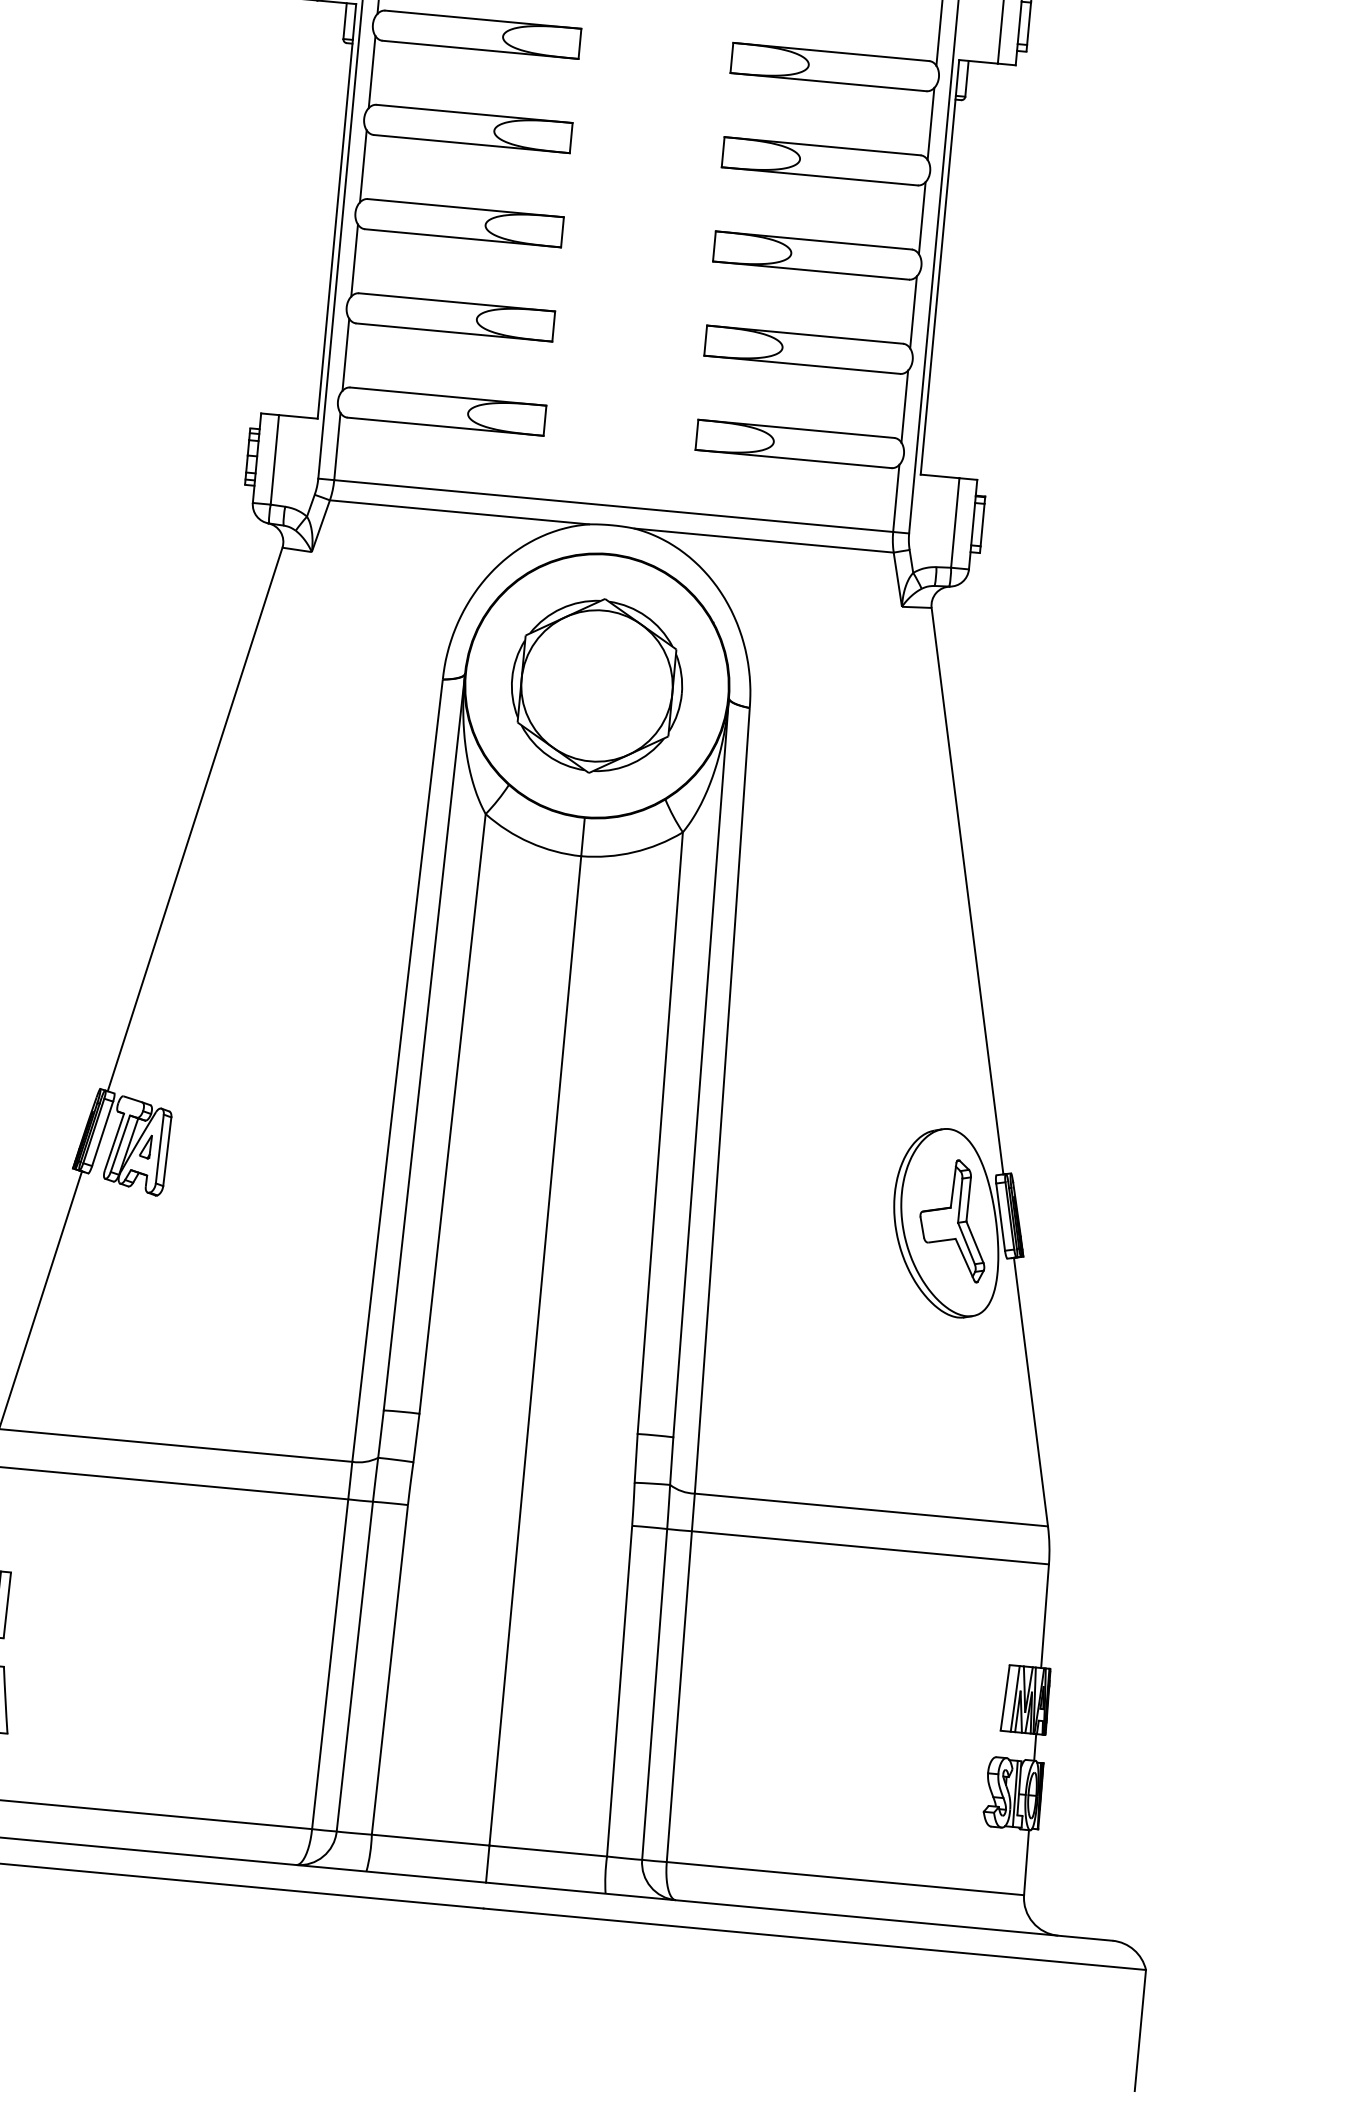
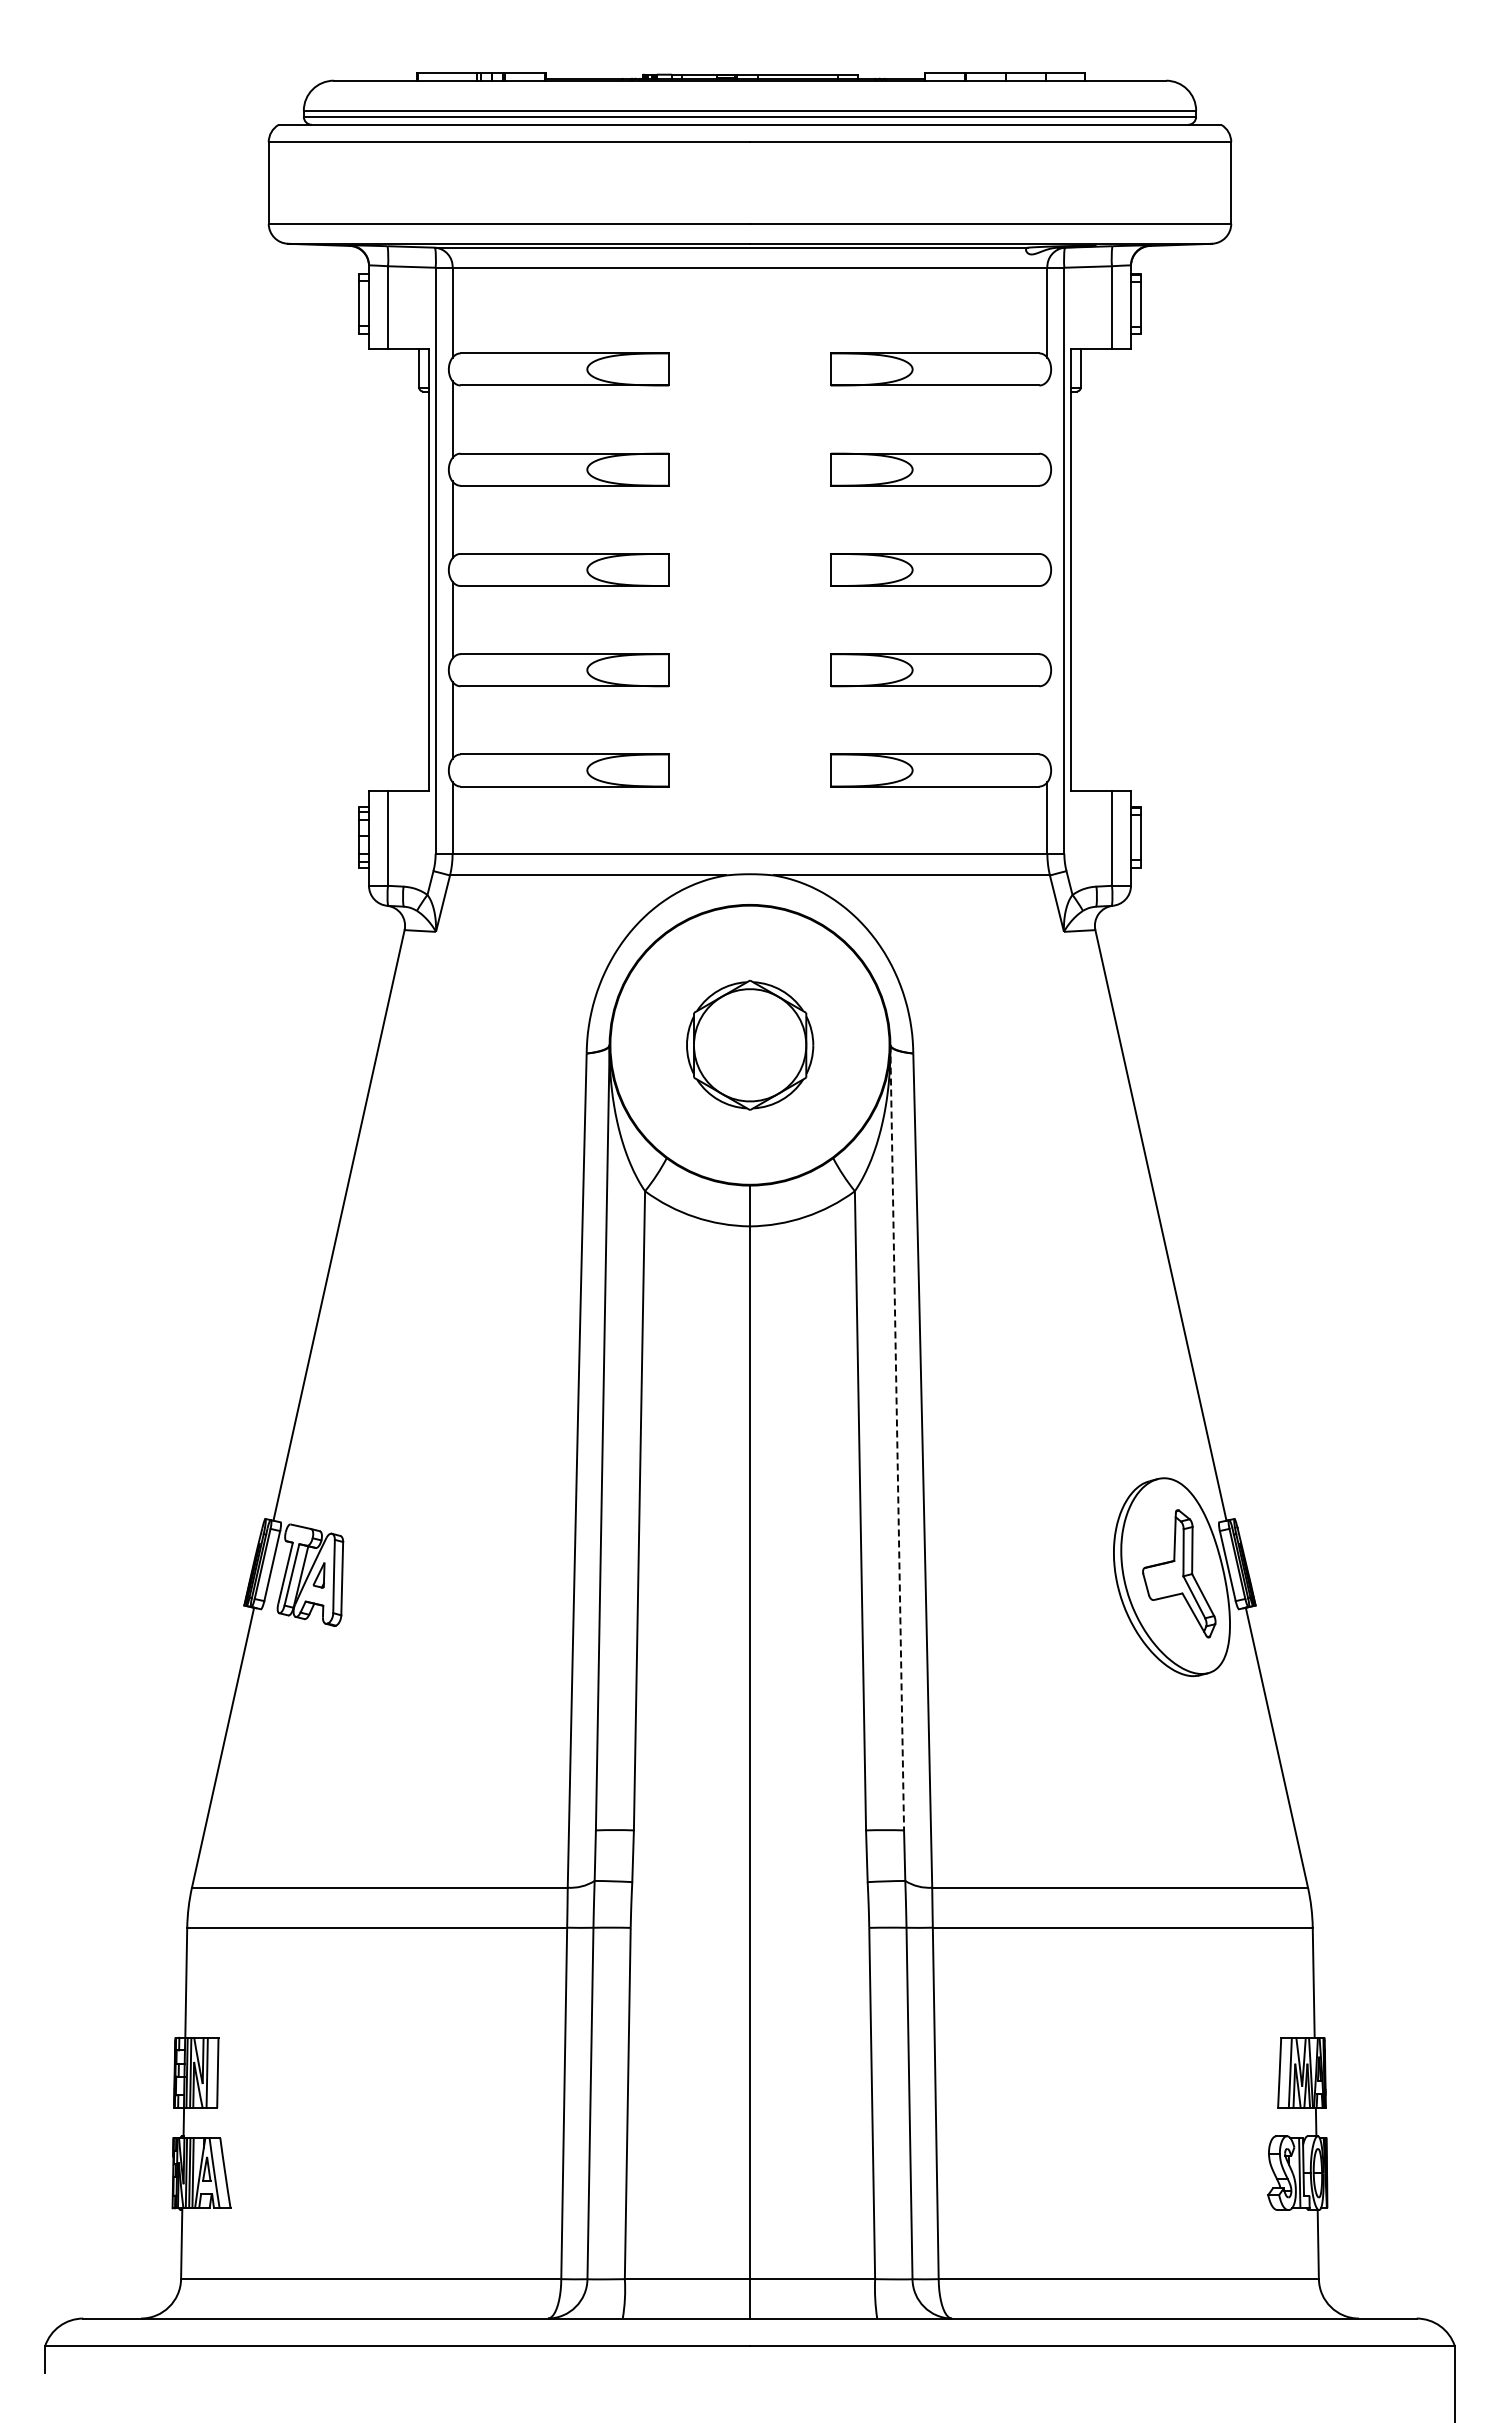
line: (931, 123) -> (1047, 419), removed
line: (922, 217) -> (1047, 519), removed
line: (913, 311) -> (1047, 619), removed
line: (904, 406) -> (1047, 720), removed
part: (597, 686) -> (750, 1045), size x0.7
line: (701, 1068) -> (897, 1438), solid -> dashed

